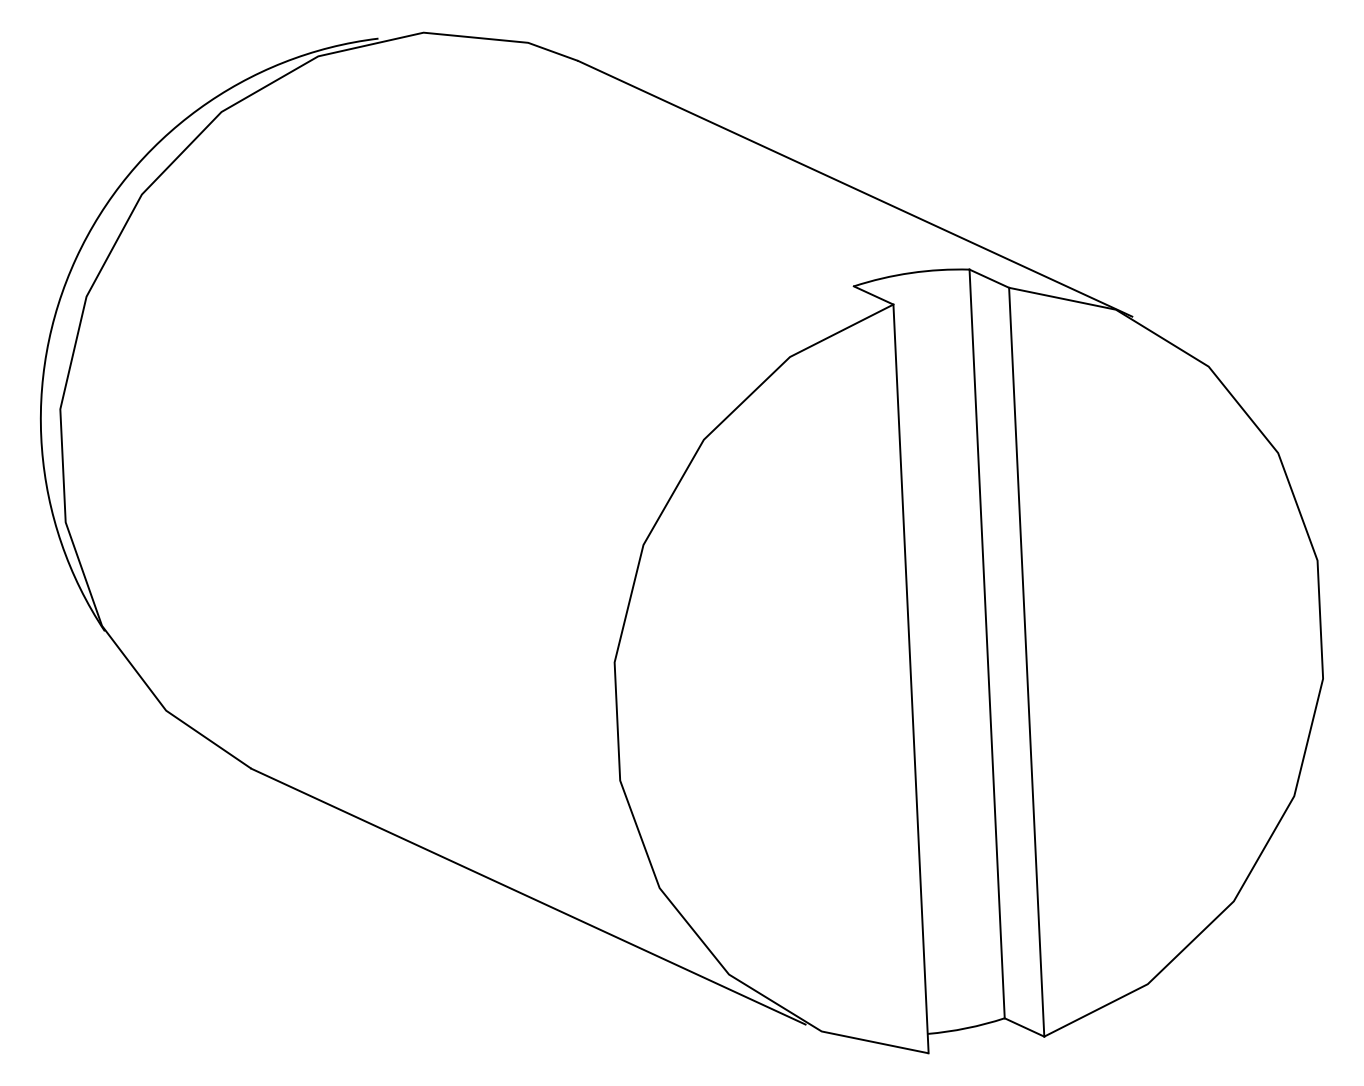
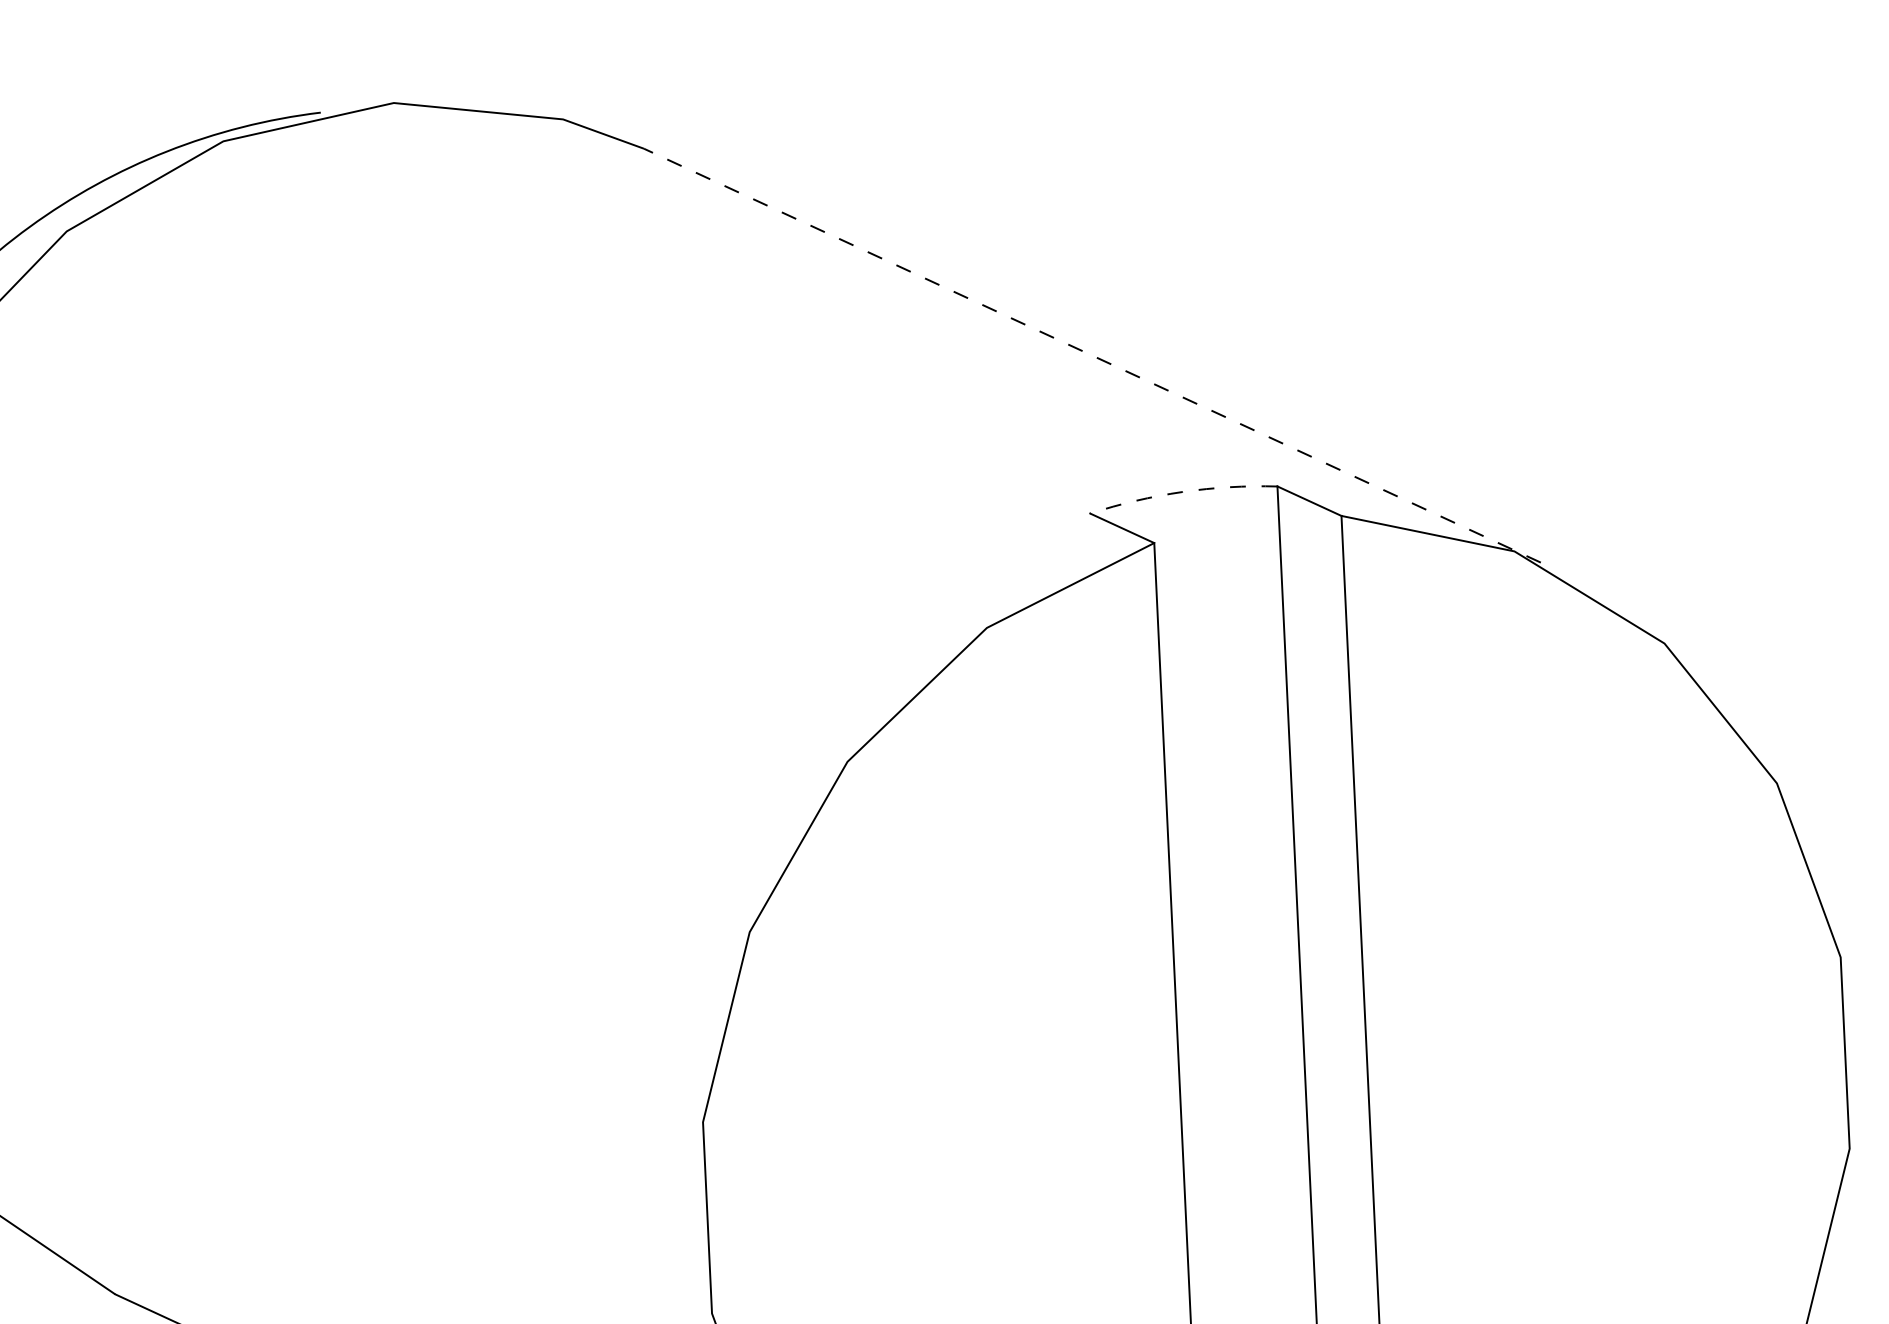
line: (854, 188) -> (1091, 355), solid -> dashed
arc: (910, 273) -> (1181, 492), solid -> dashed

